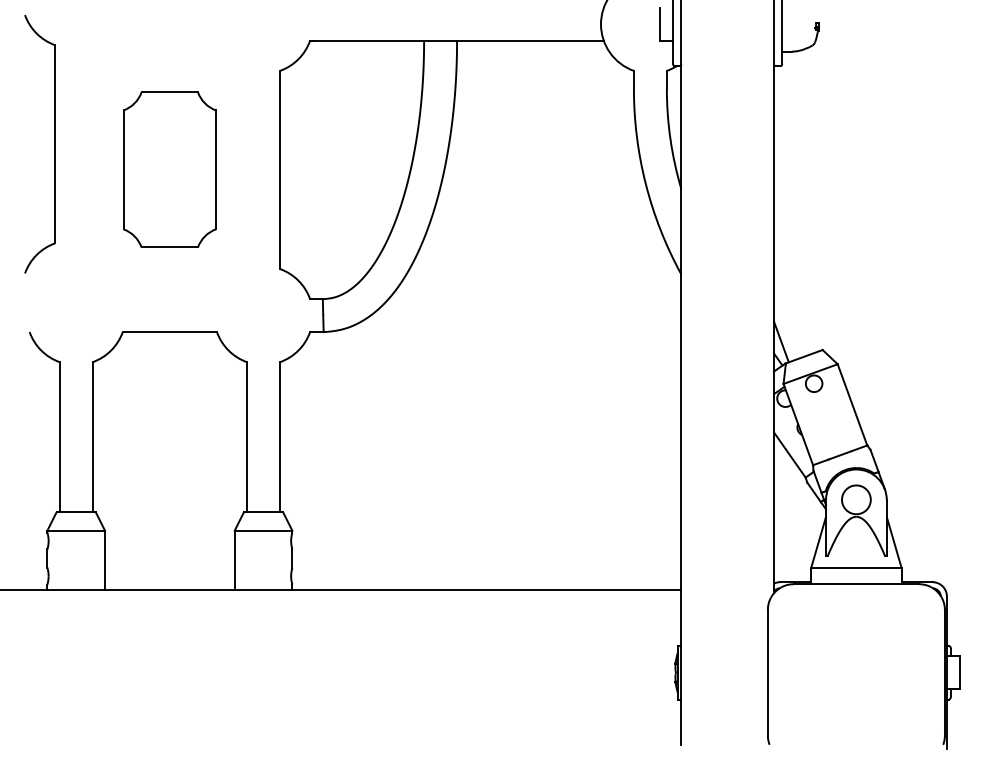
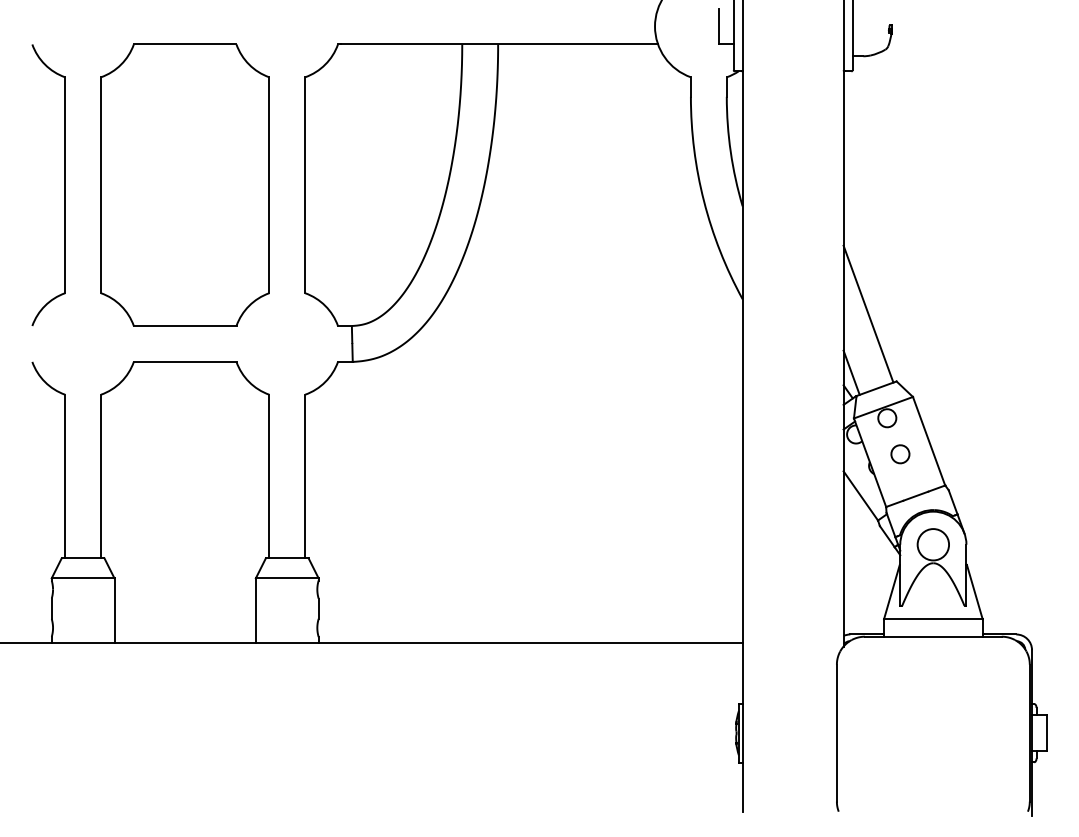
part: (54, 143) -> (64, 184), moved
part: (169, 169) -> (184, 184), size x1.67
line: (796, 287) -> (868, 313), added
part: (826, 417) -> (900, 454), added

